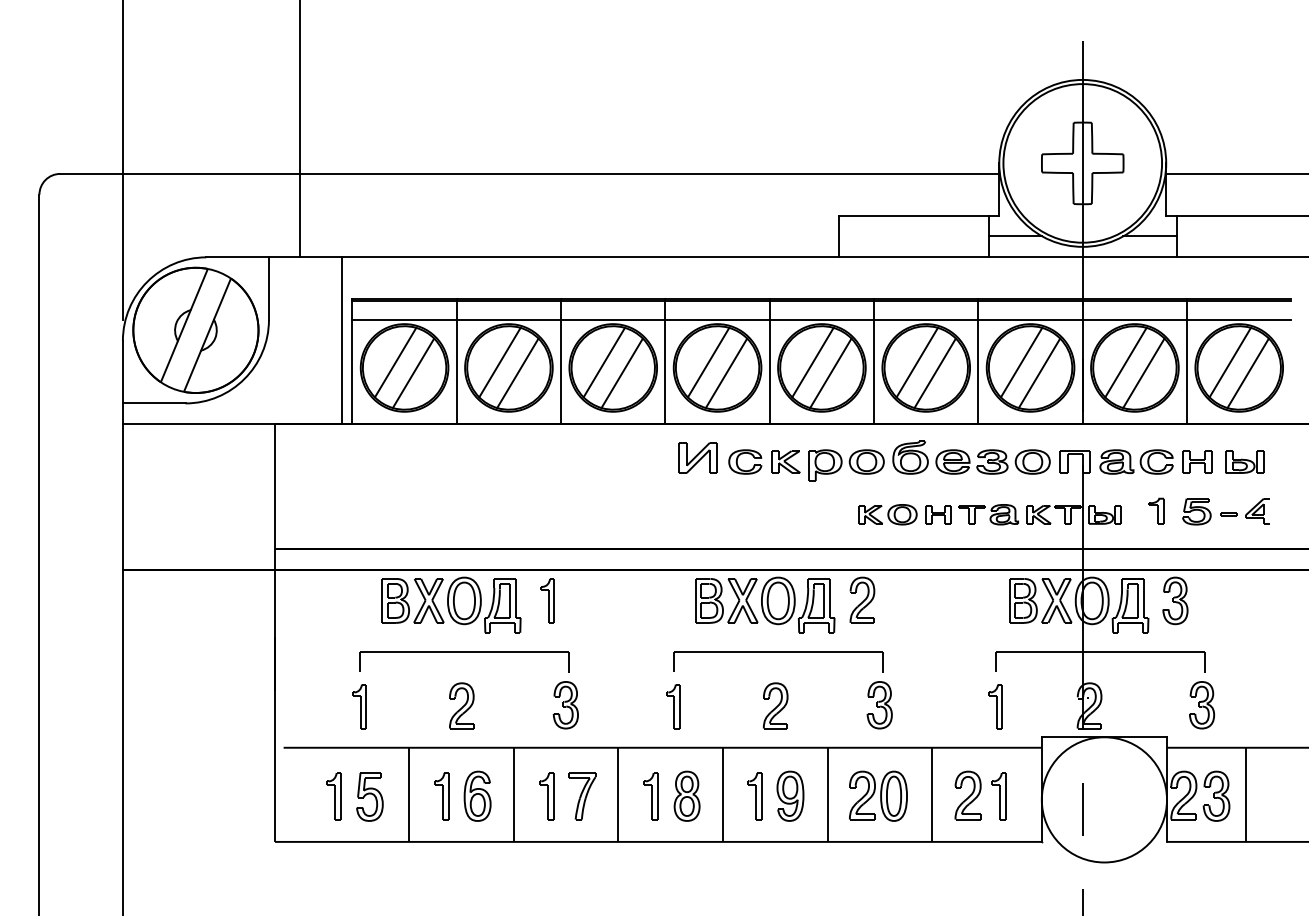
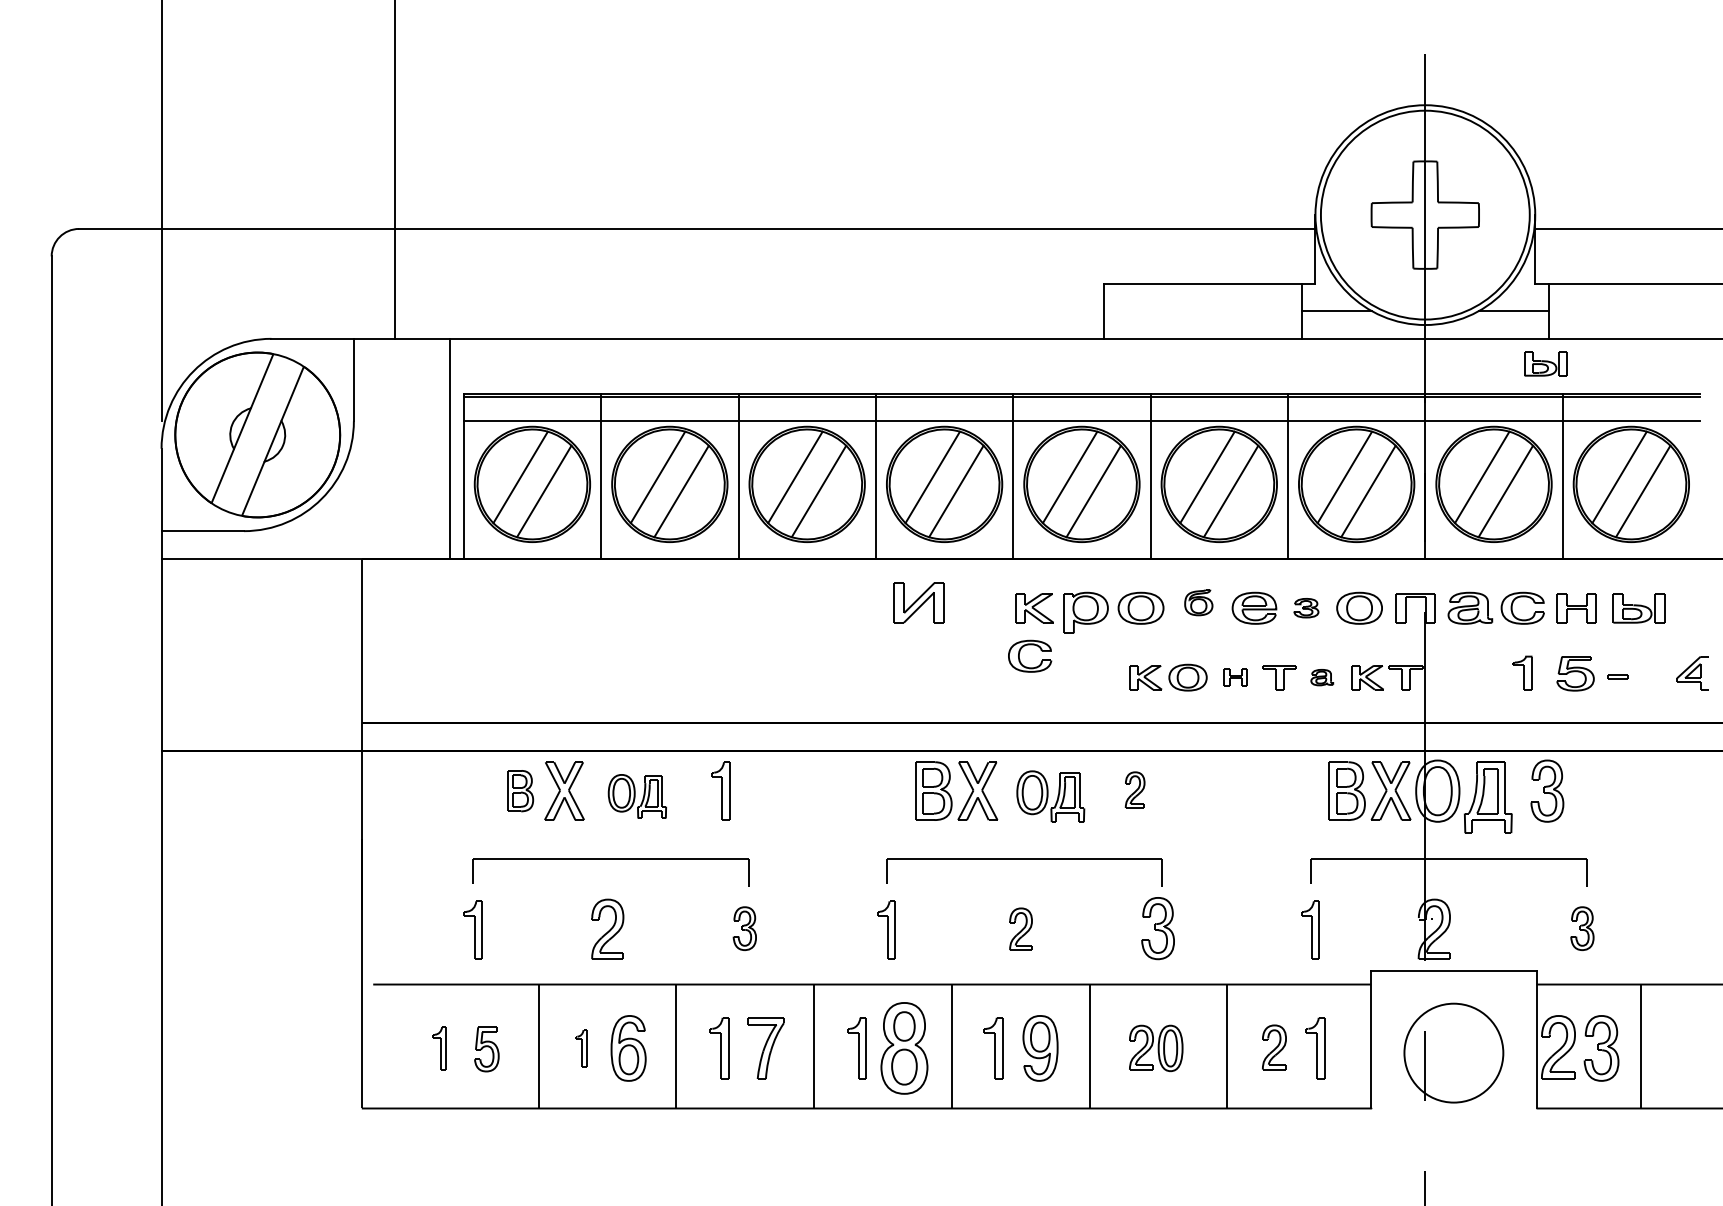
part: (745, 453) -> (1030, 645), moved
part: (910, 457) -> (1198, 602), size x0.6
part: (992, 461) -> (1306, 607), size x0.6
part: (1257, 511) -> (1692, 673), moved
part: (938, 514) -> (1235, 677), size x0.7
part: (1004, 514) -> (1322, 677), size x0.6
part: (1104, 514) -> (1545, 363), moved
part: (861, 599) -> (1134, 789), size x0.6
part: (395, 600) -> (520, 790), size x0.7
part: (484, 604) -> (637, 796), size x0.6
part: (798, 604) -> (1050, 796), size x0.7
part: (565, 705) -> (744, 928), size x0.7
part: (775, 705) -> (1020, 928), size x0.7
part: (1202, 705) -> (1582, 928), size x0.7
part: (968, 795) -> (1274, 1047), size x0.7
part: (333, 796) -> (439, 1048), size x0.7
part: (441, 796) -> (581, 1048), size x0.6
part: (687, 796) -> (904, 1048), size x1.4
part: (877, 796) -> (1155, 1048), size x0.7
part: (369, 797) -> (486, 1049), size x0.7
circle: (1104, 799) -> (1453, 1052), size x0.6

